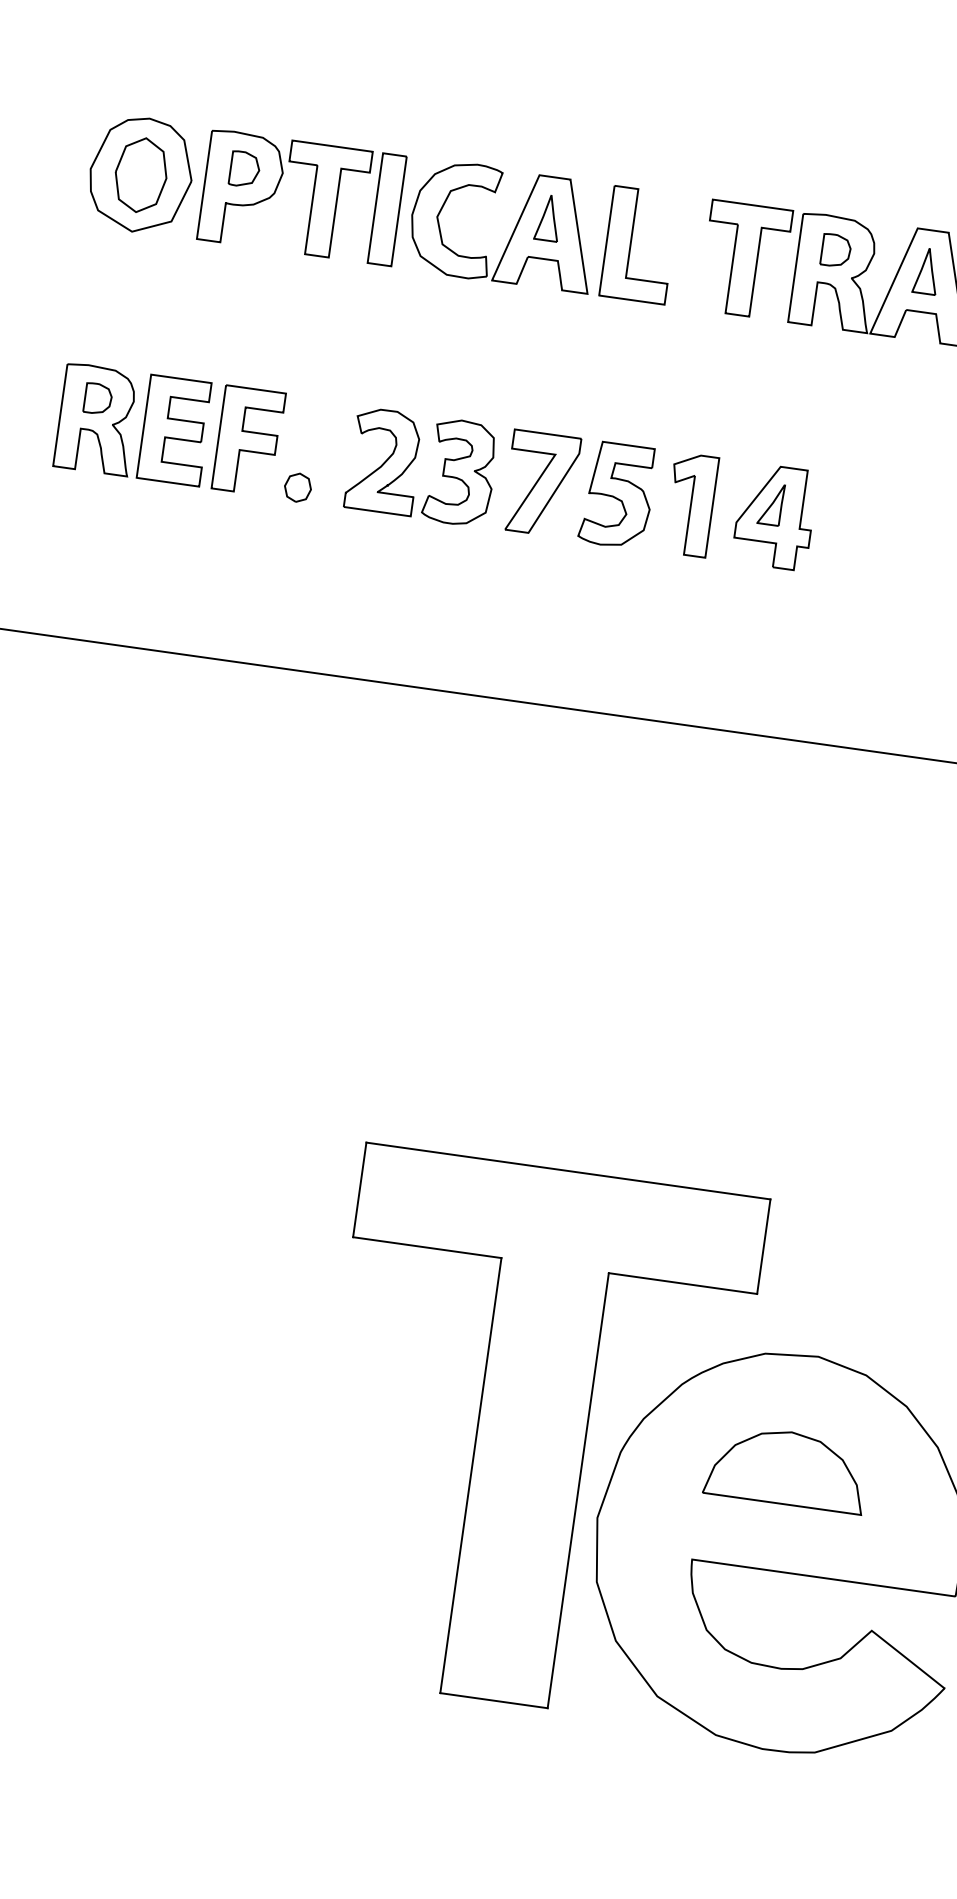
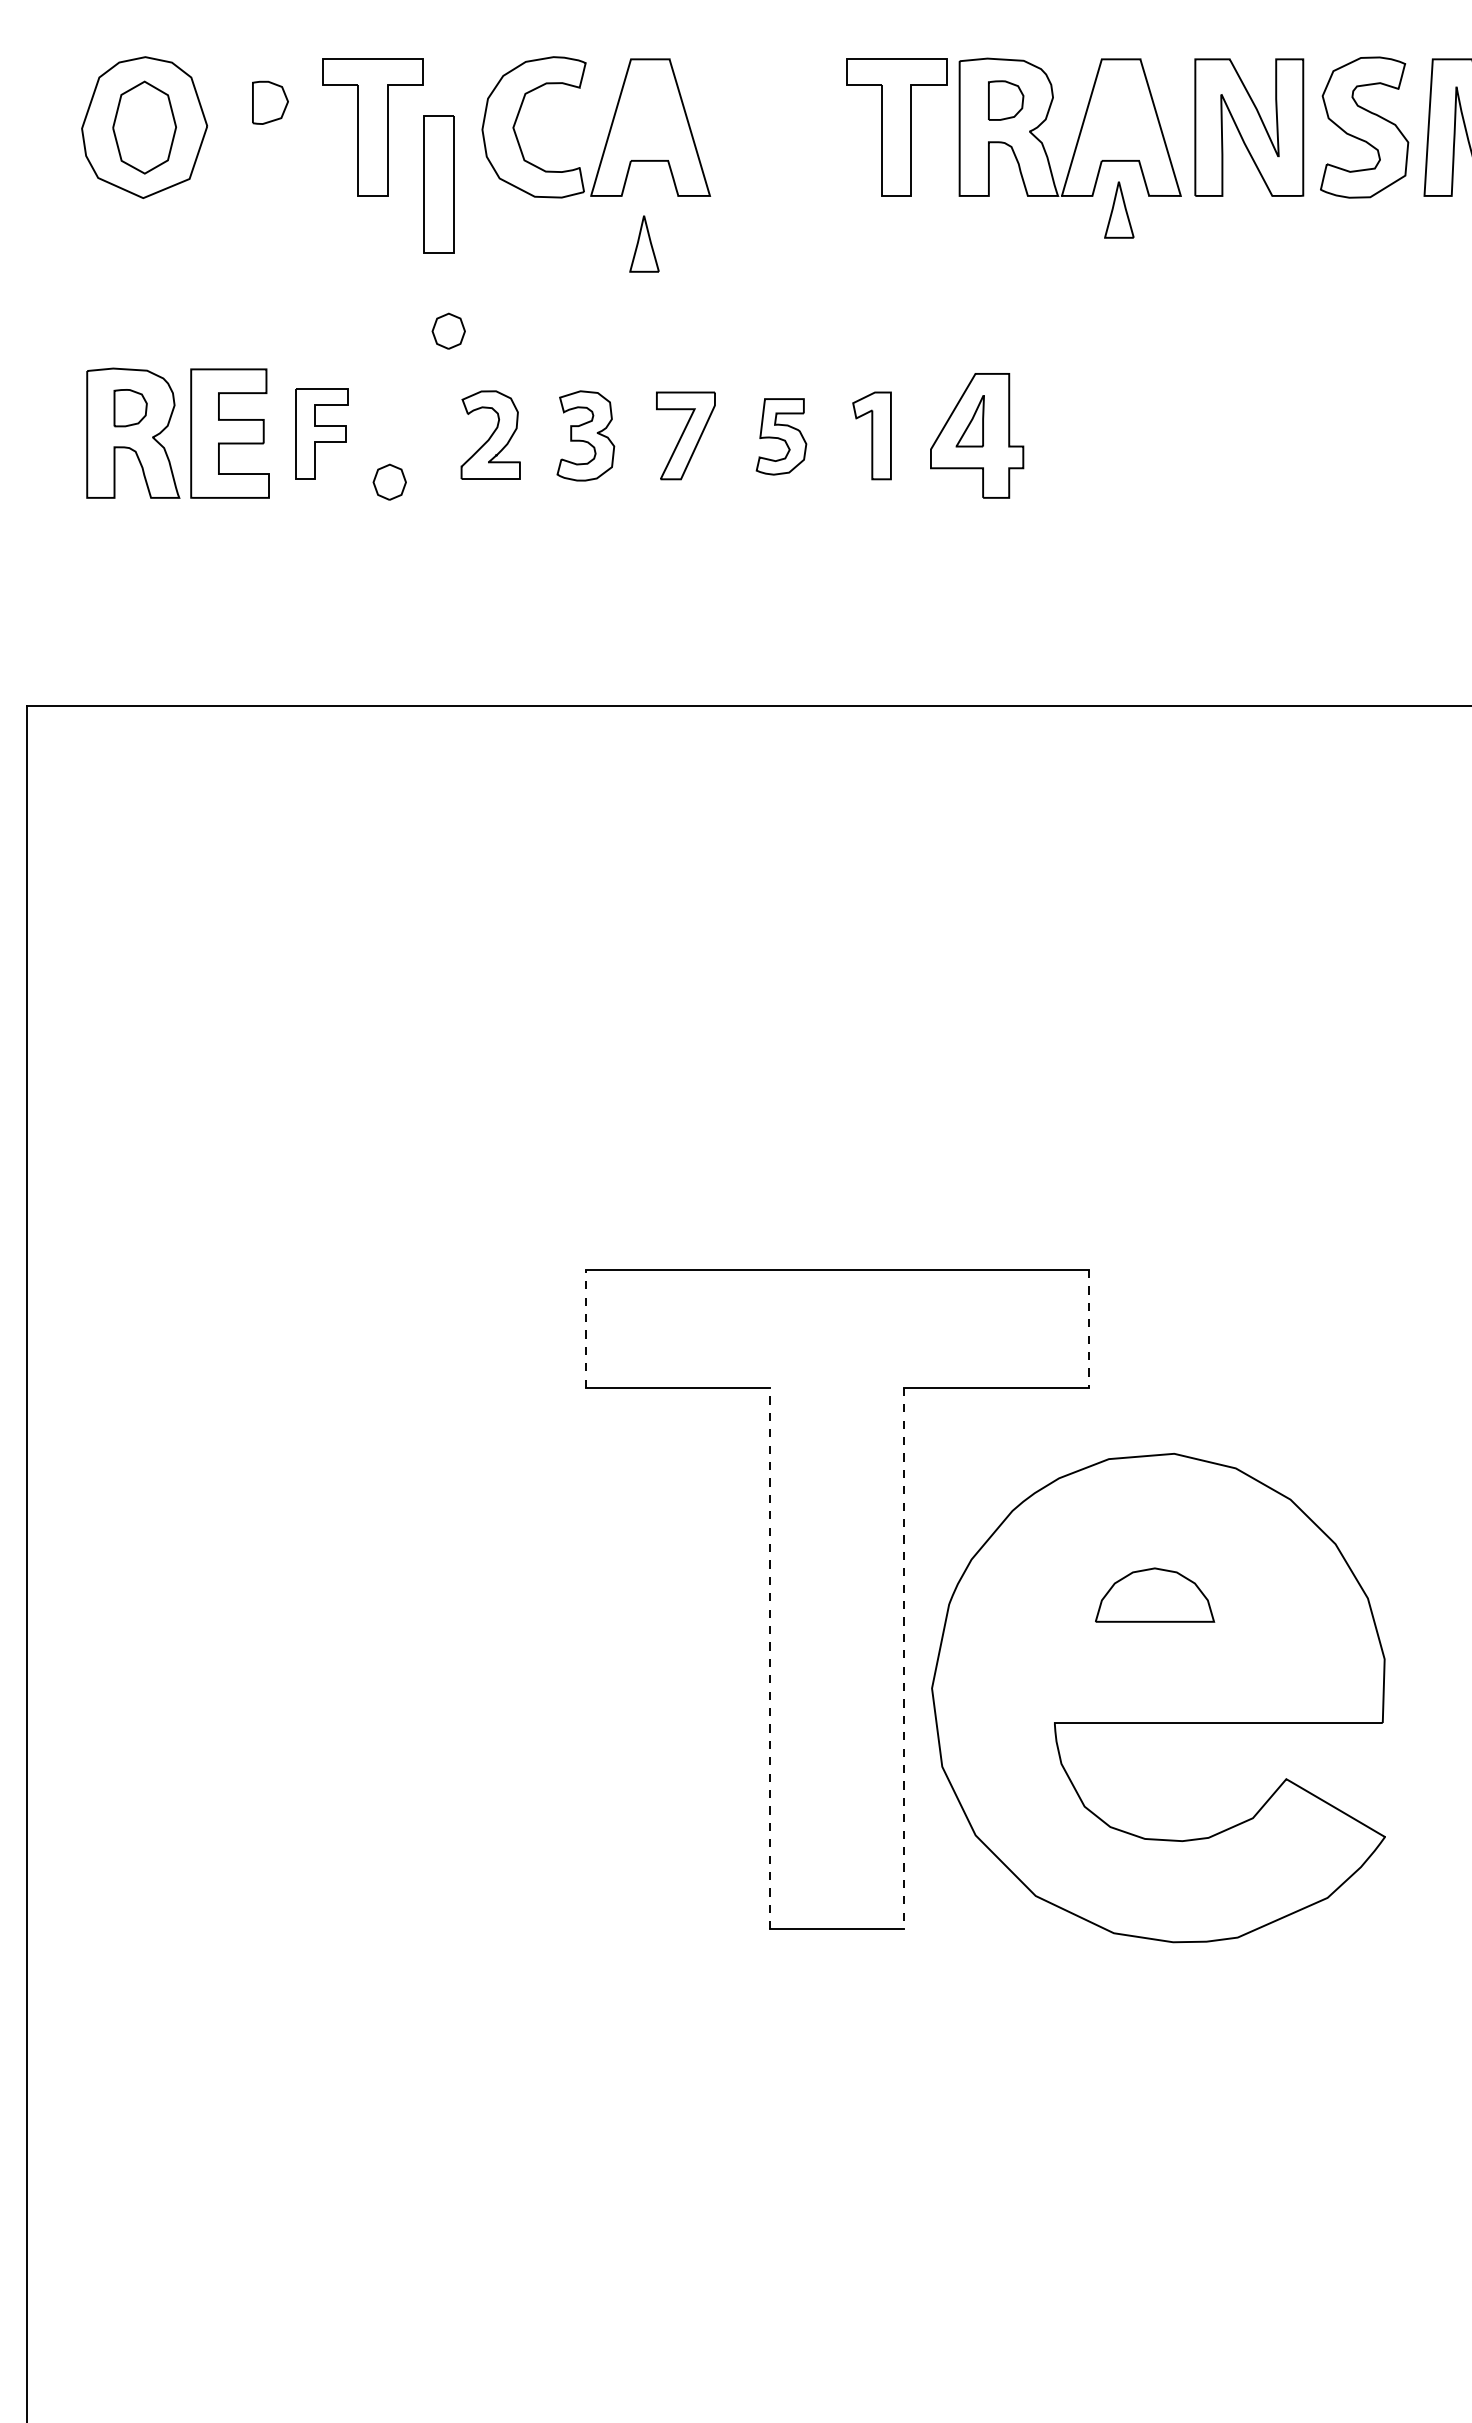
part: (242, 188) -> (270, 126), removed
part: (386, 209) -> (438, 184), moved
part: (548, 217) -> (644, 243), moved
part: (631, 243) -> (754, 127), removed
part: (927, 270) -> (1119, 209), moved
part: (362, 372) -> (448, 330), added
part: (248, 440) -> (321, 433), size x0.7
part: (384, 460) -> (490, 434), size x0.7
part: (460, 472) -> (585, 435), size x0.7
part: (540, 483) -> (685, 435), size x0.7
part: (617, 495) -> (781, 436), size x0.6
part: (690, 504) -> (871, 435), size x0.7
line: (359, 1189) -> (585, 1328), solid -> dashed
line: (763, 1246) -> (1088, 1328), solid -> dashed
part: (786, 1467) -> (1154, 1594), size x0.6
line: (471, 1475) -> (770, 1658), solid -> dashed
line: (577, 1490) -> (903, 1658), solid -> dashed

